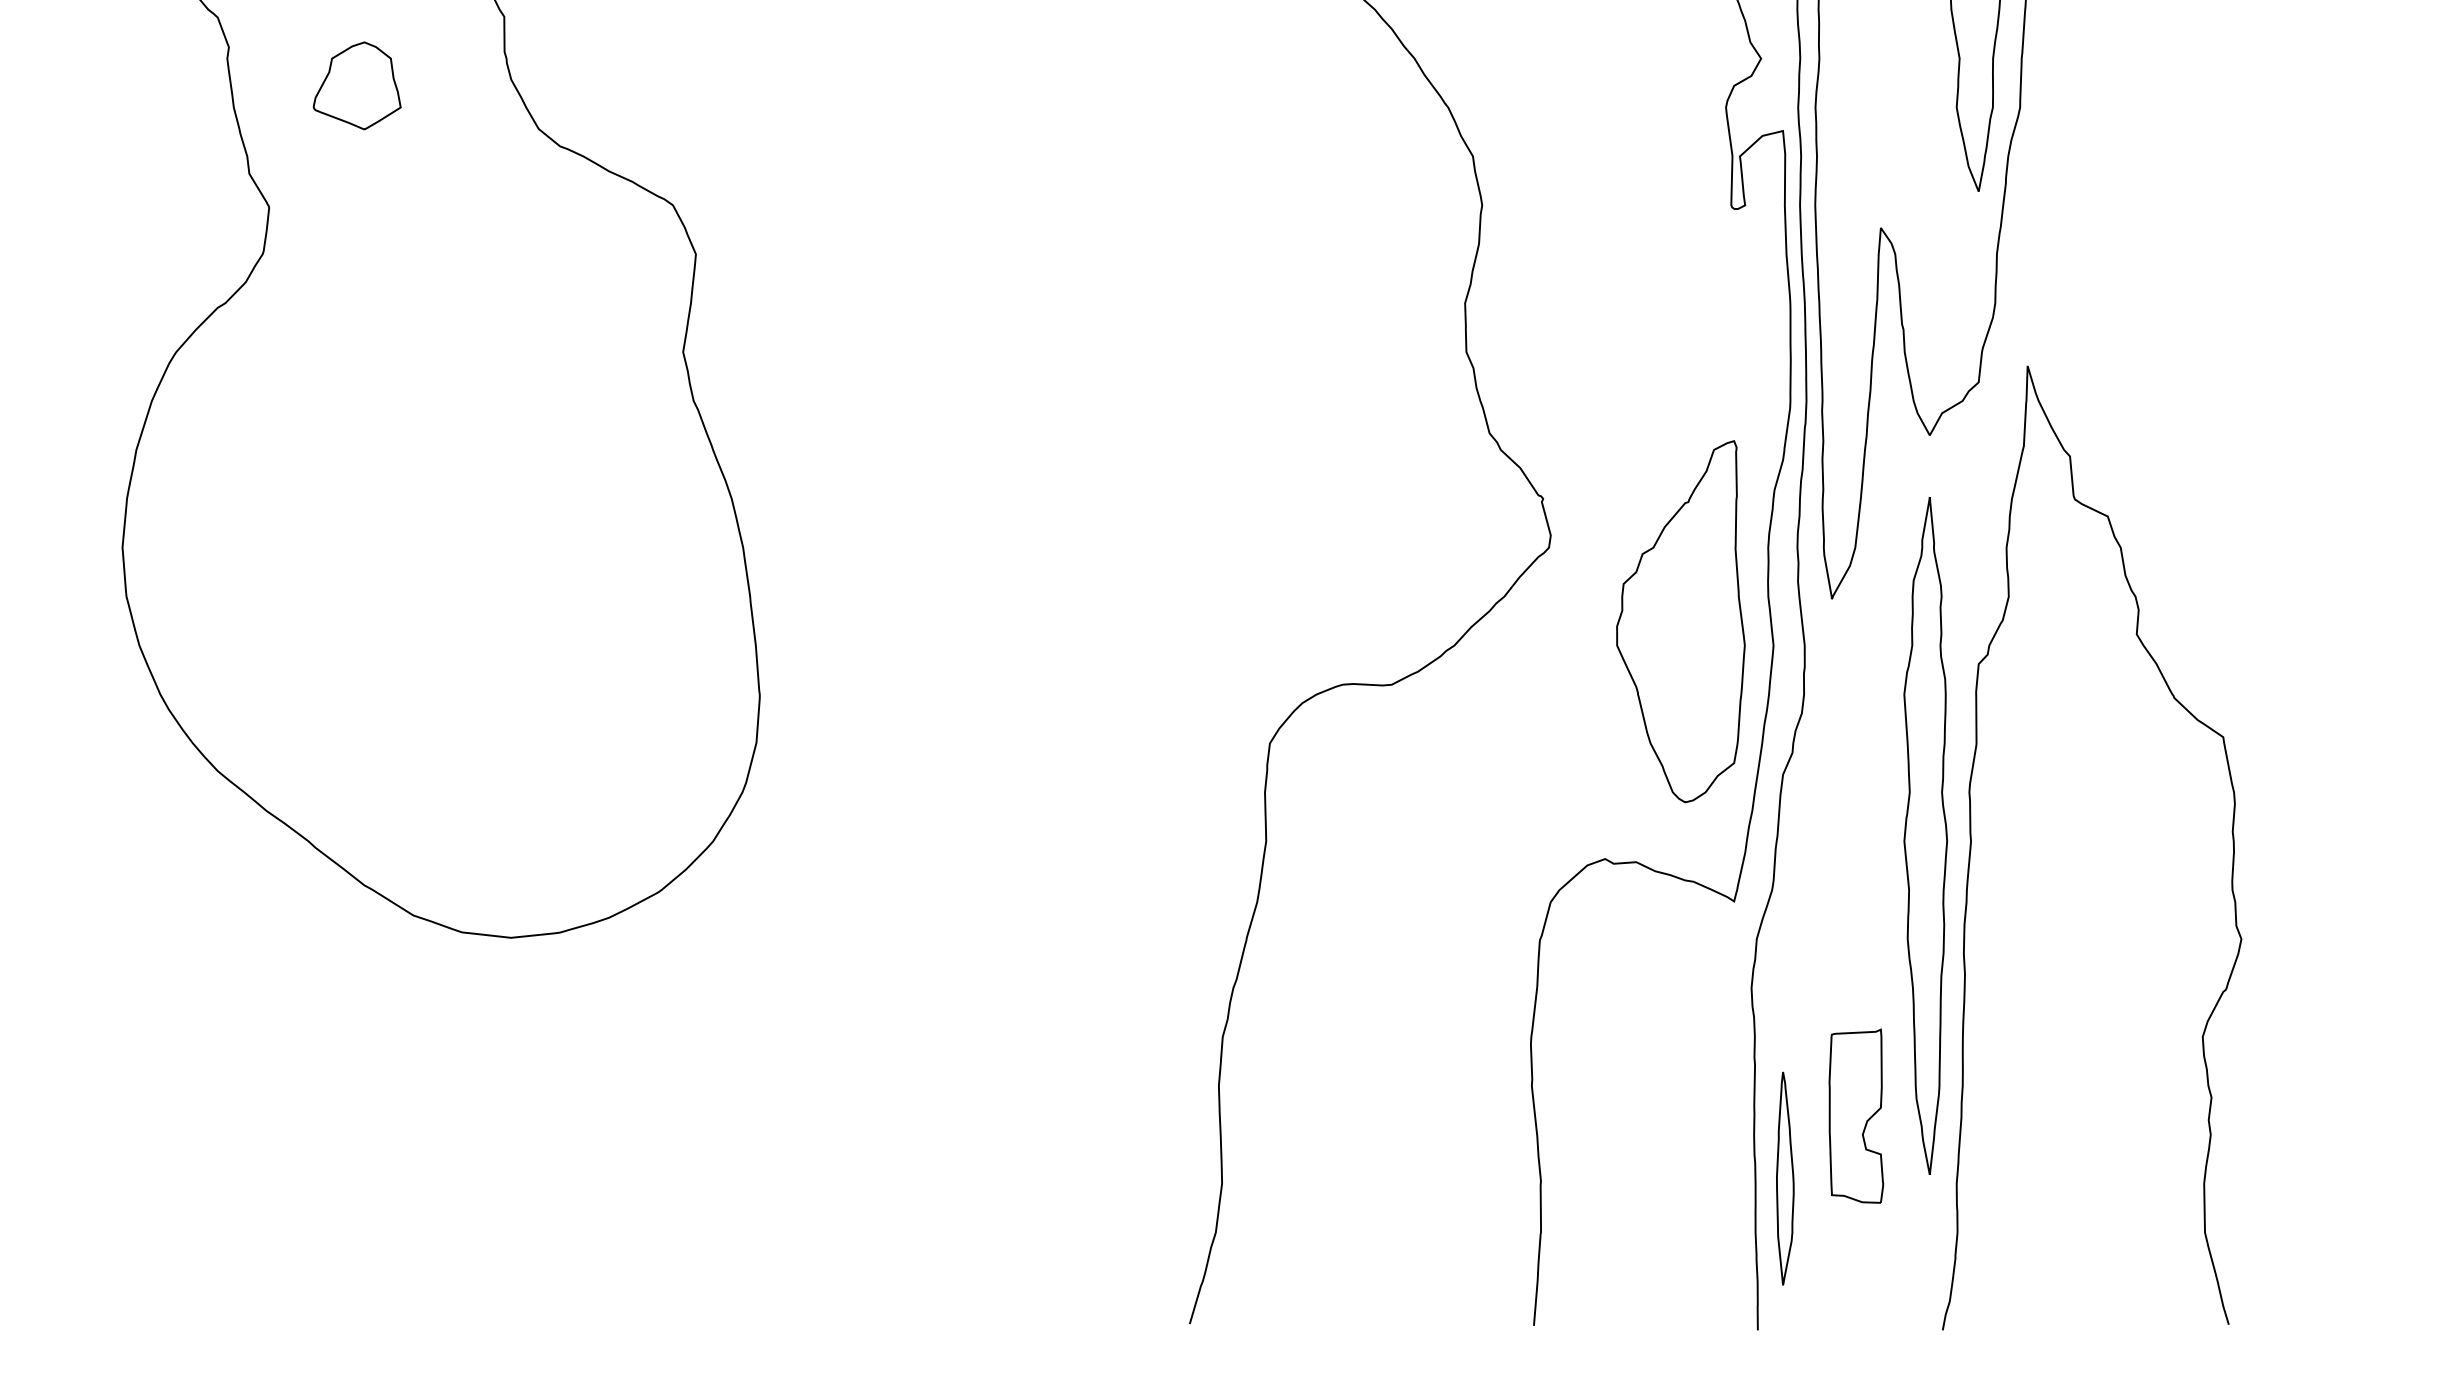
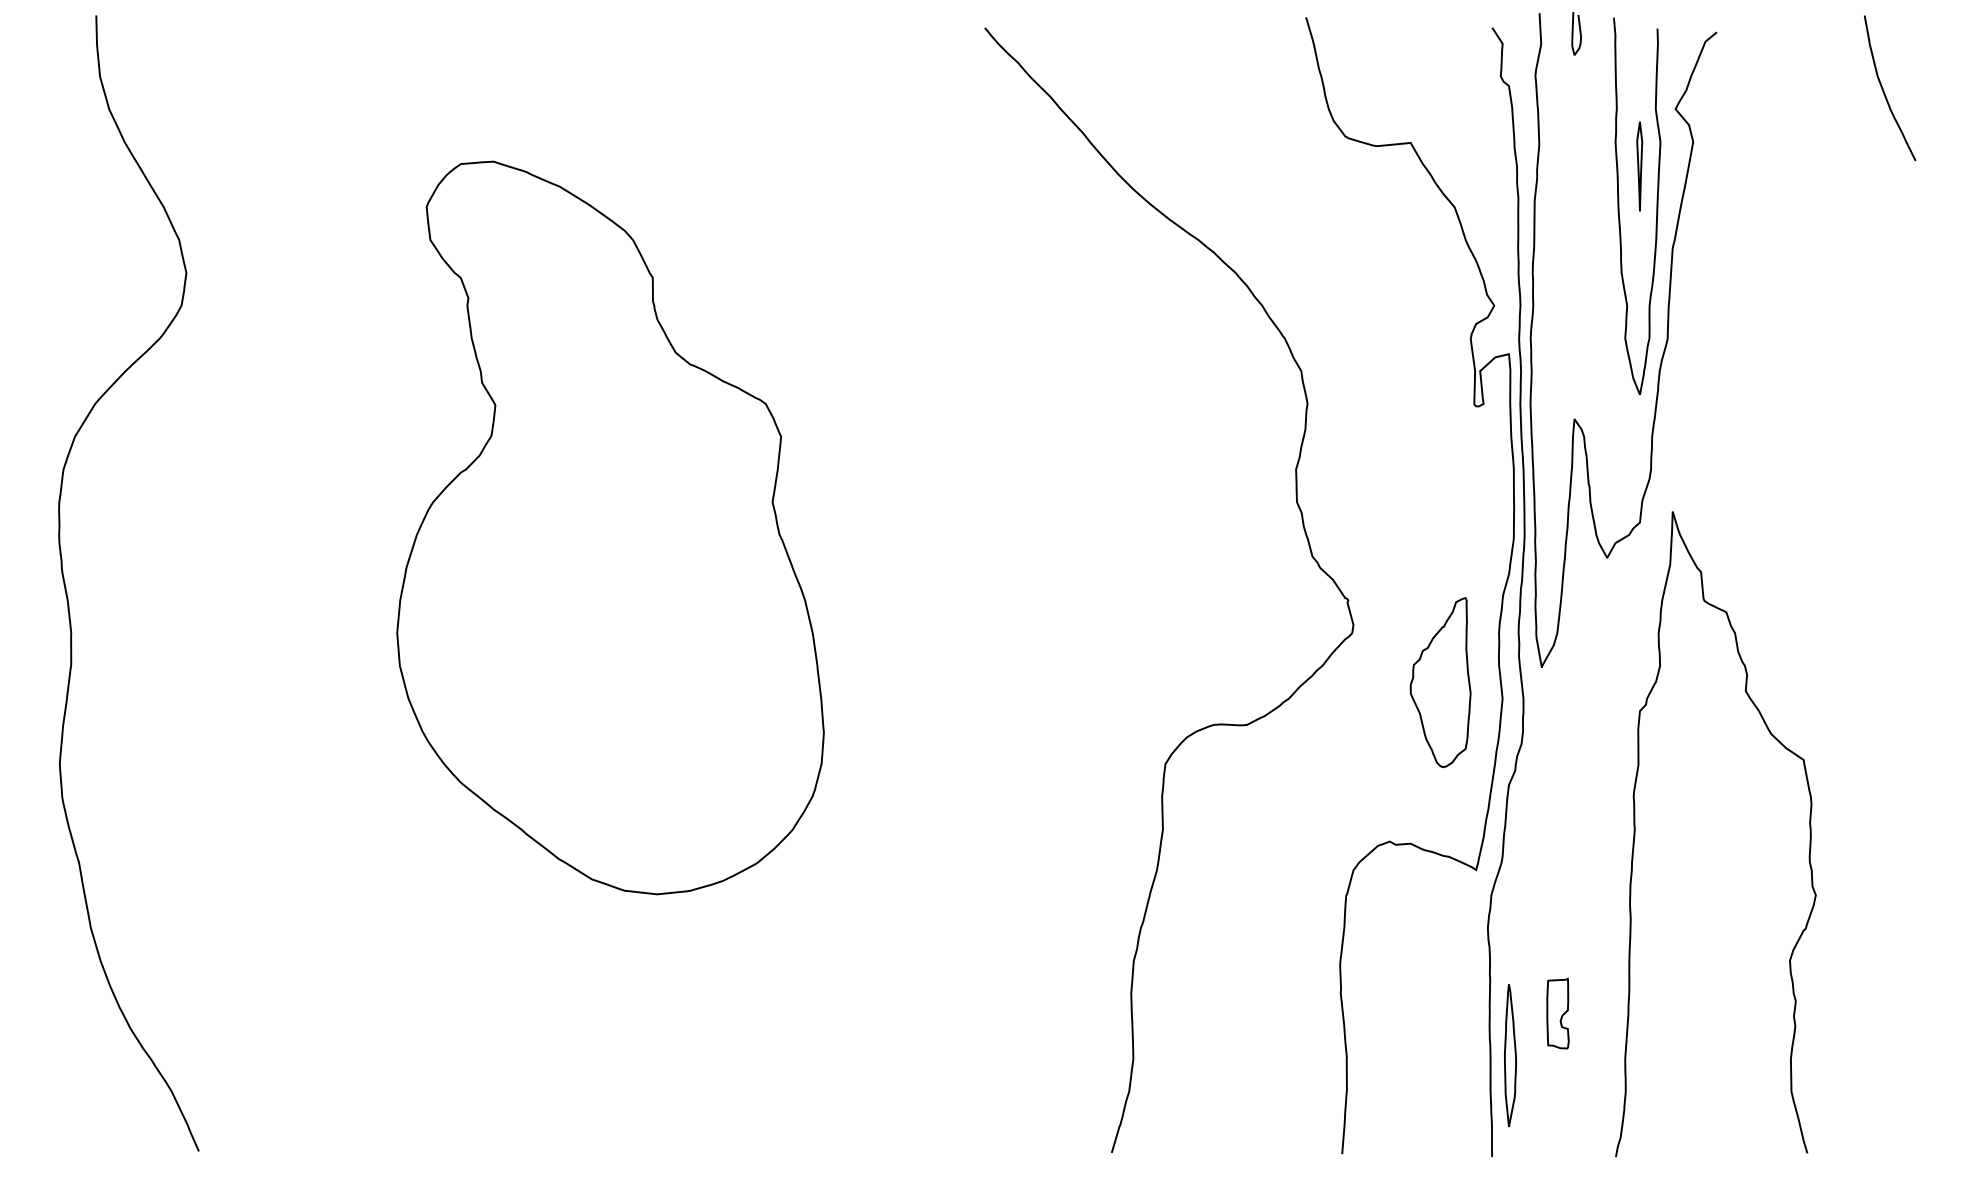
part: (357, 85) -> (554, 323), removed
part: (1680, 621) -> (1440, 682), size x0.7
part: (1925, 836) -> (1604, 826), removed
part: (1855, 1115) -> (1557, 1013), size x0.6

